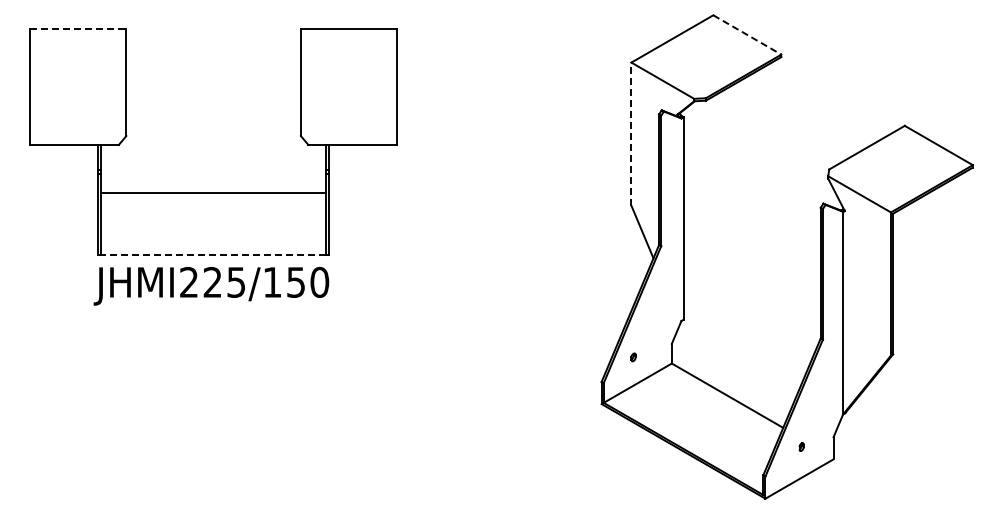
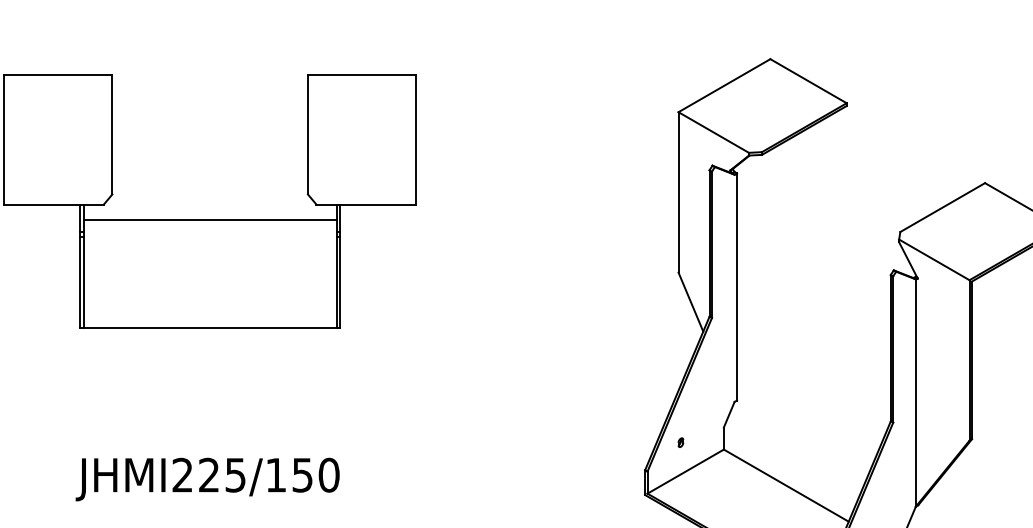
line: (78, 29) -> (58, 75), dashed -> solid
line: (747, 35) -> (808, 81), dashed -> solid
line: (631, 134) -> (678, 192), dashed -> solid
line: (213, 192) -> (210, 219), moved
line: (213, 254) -> (210, 327), dashed -> solid
text: (211, 285) -> (207, 478), moved

